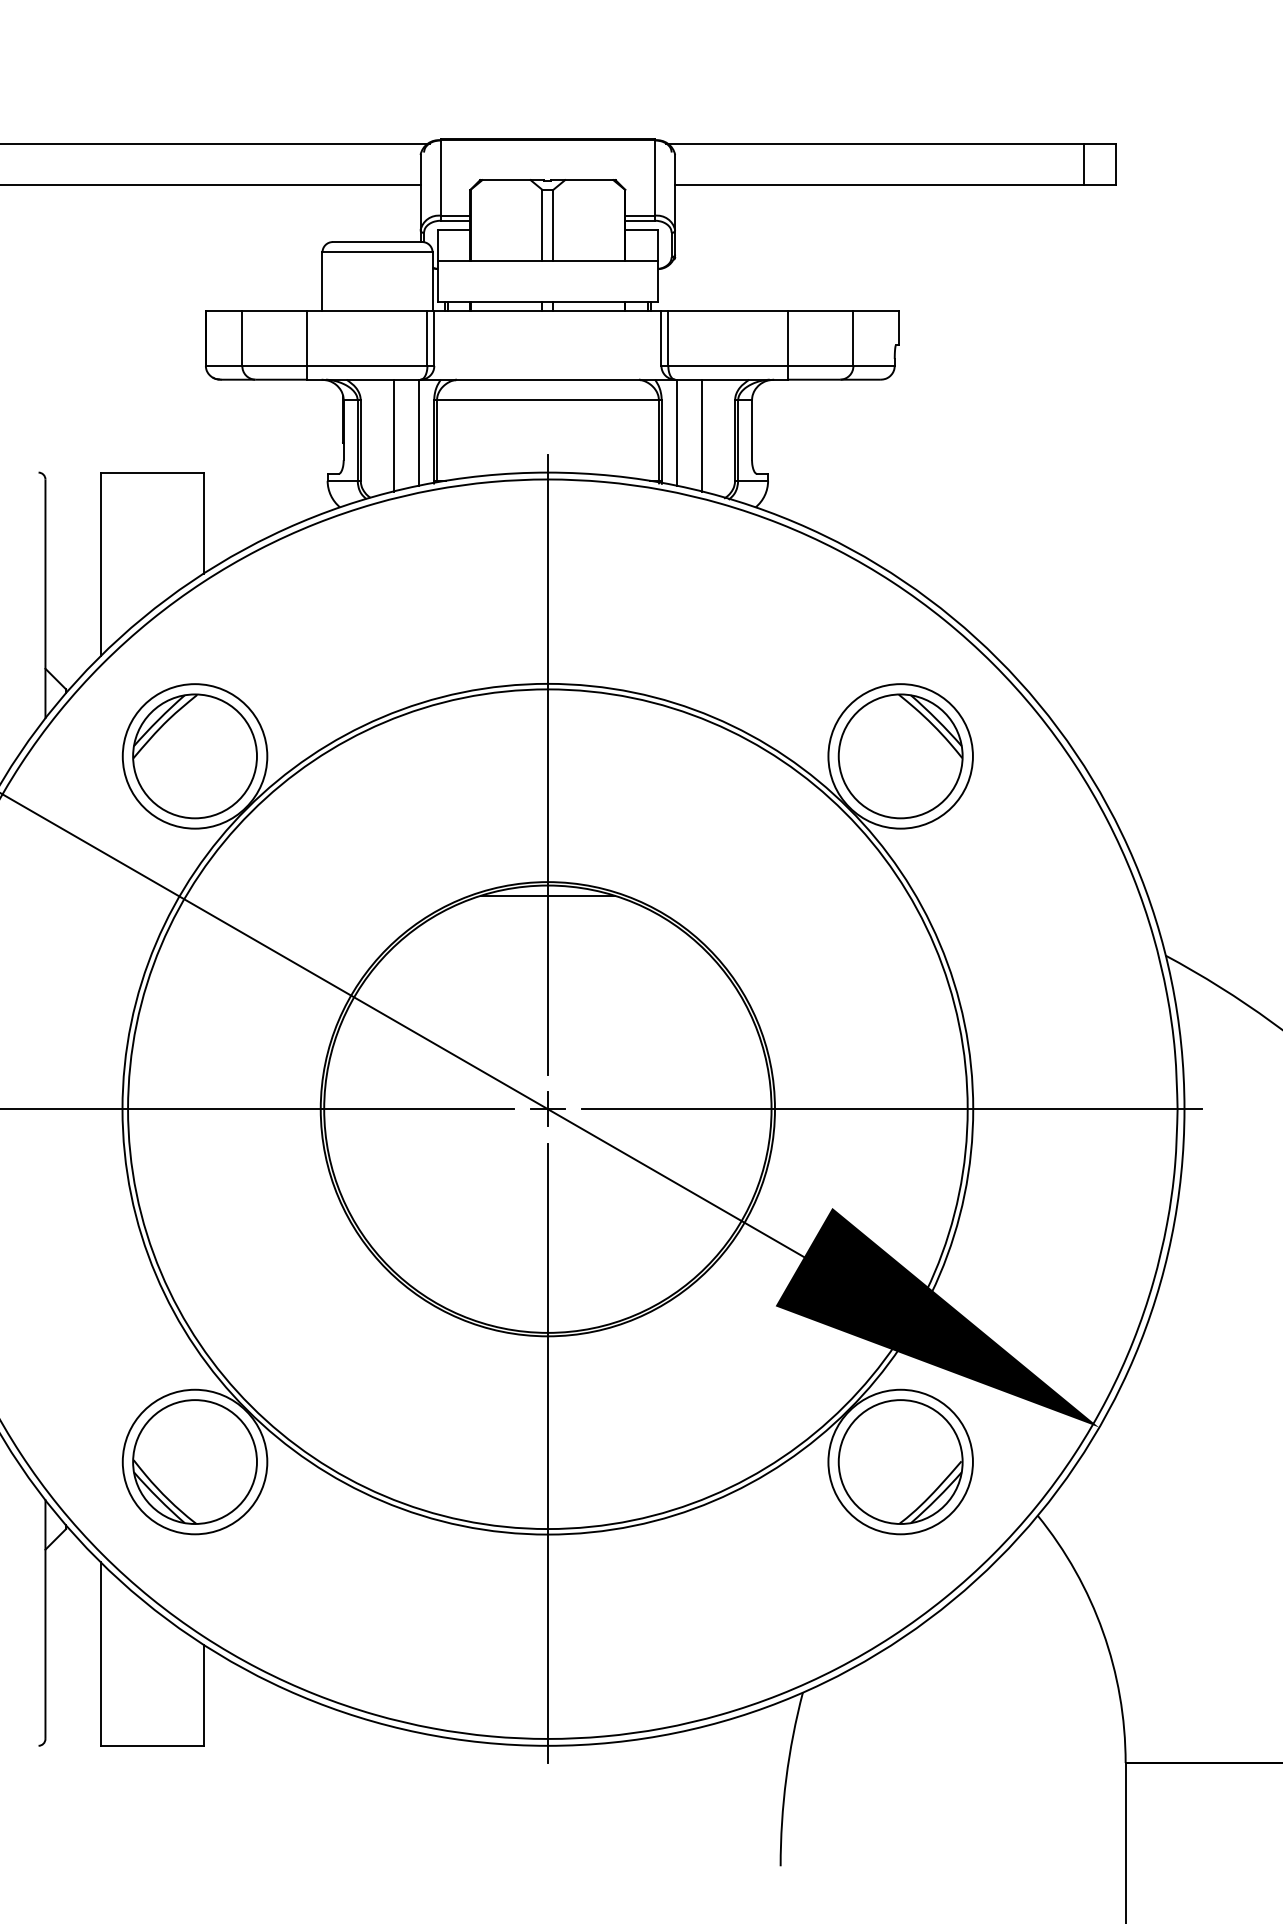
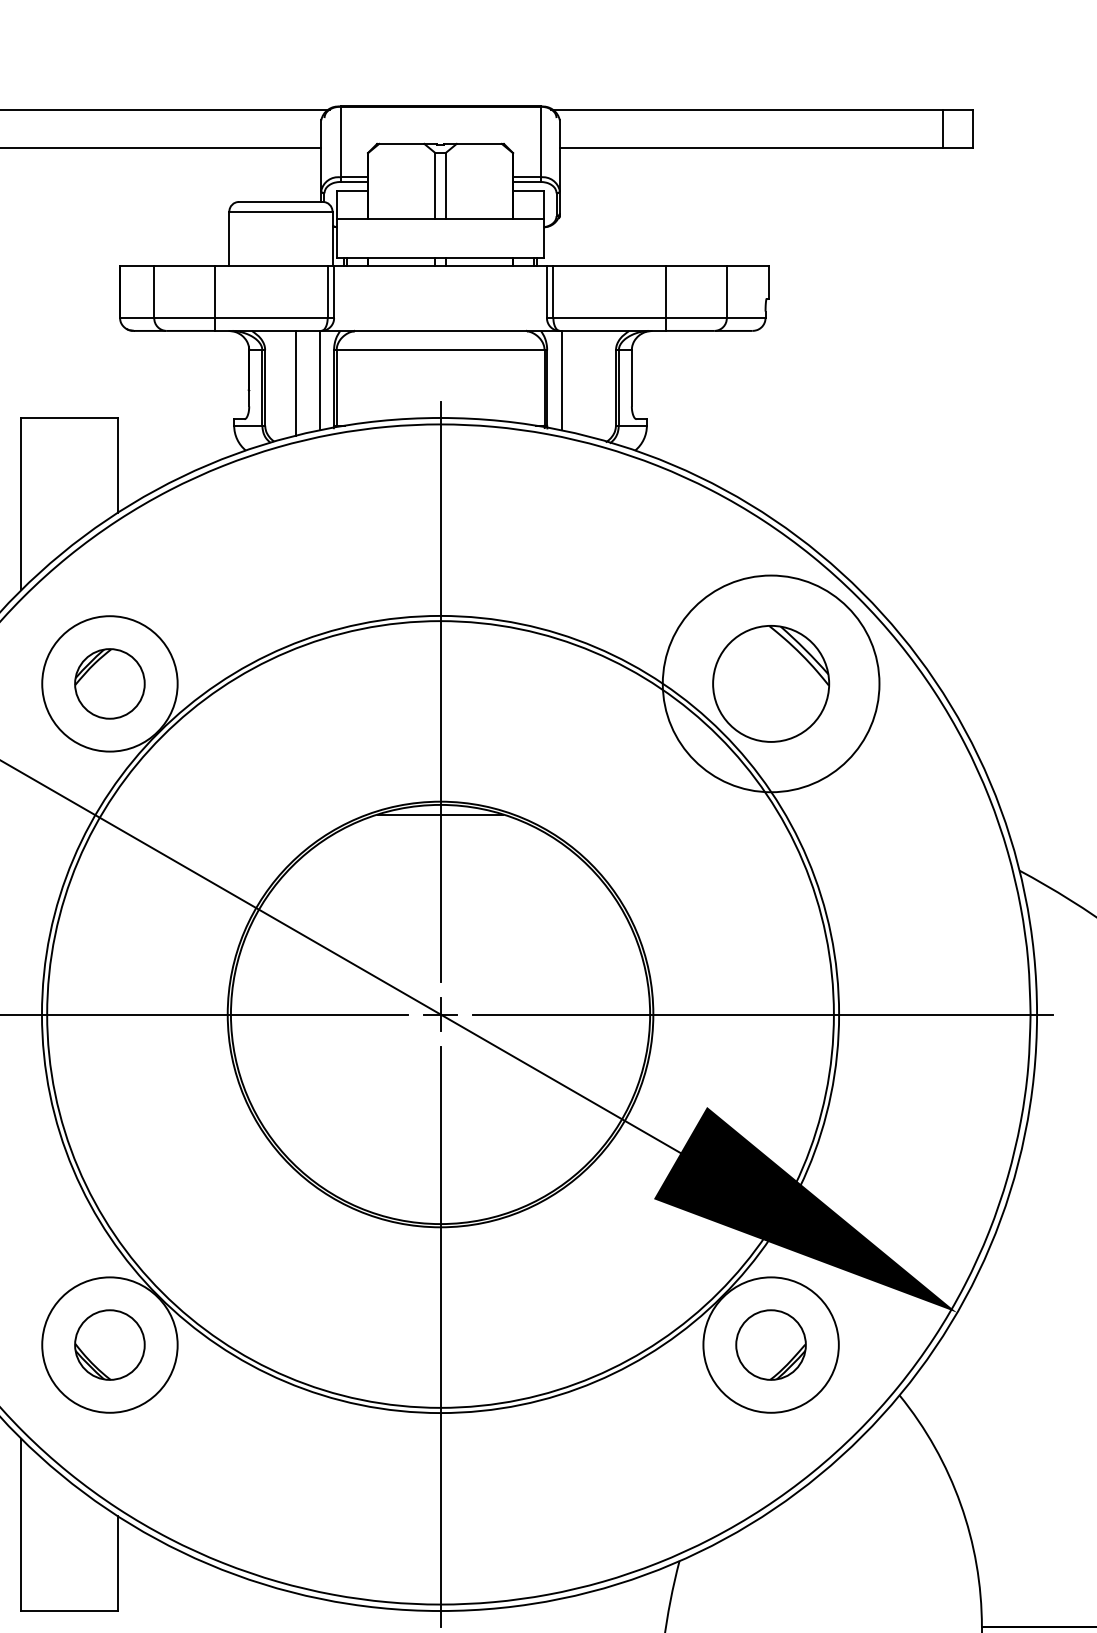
line: (702, 435) -> (585, 383), removed
part: (194, 756) -> (109, 683), size x0.6
circle: (900, 756) -> (770, 683), size x1.6
part: (194, 1461) -> (109, 1344), size x0.6
part: (900, 1461) -> (770, 1344), size x0.6

